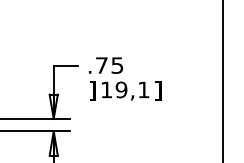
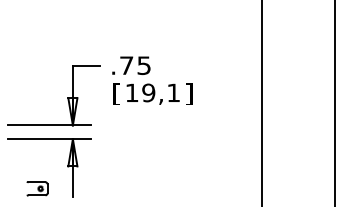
text: (92, 90) -> (116, 93), ] -> [

